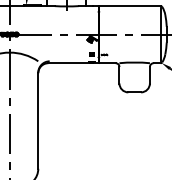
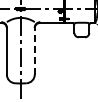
line: (37, 119) -> (34, 50), solid -> dashed

